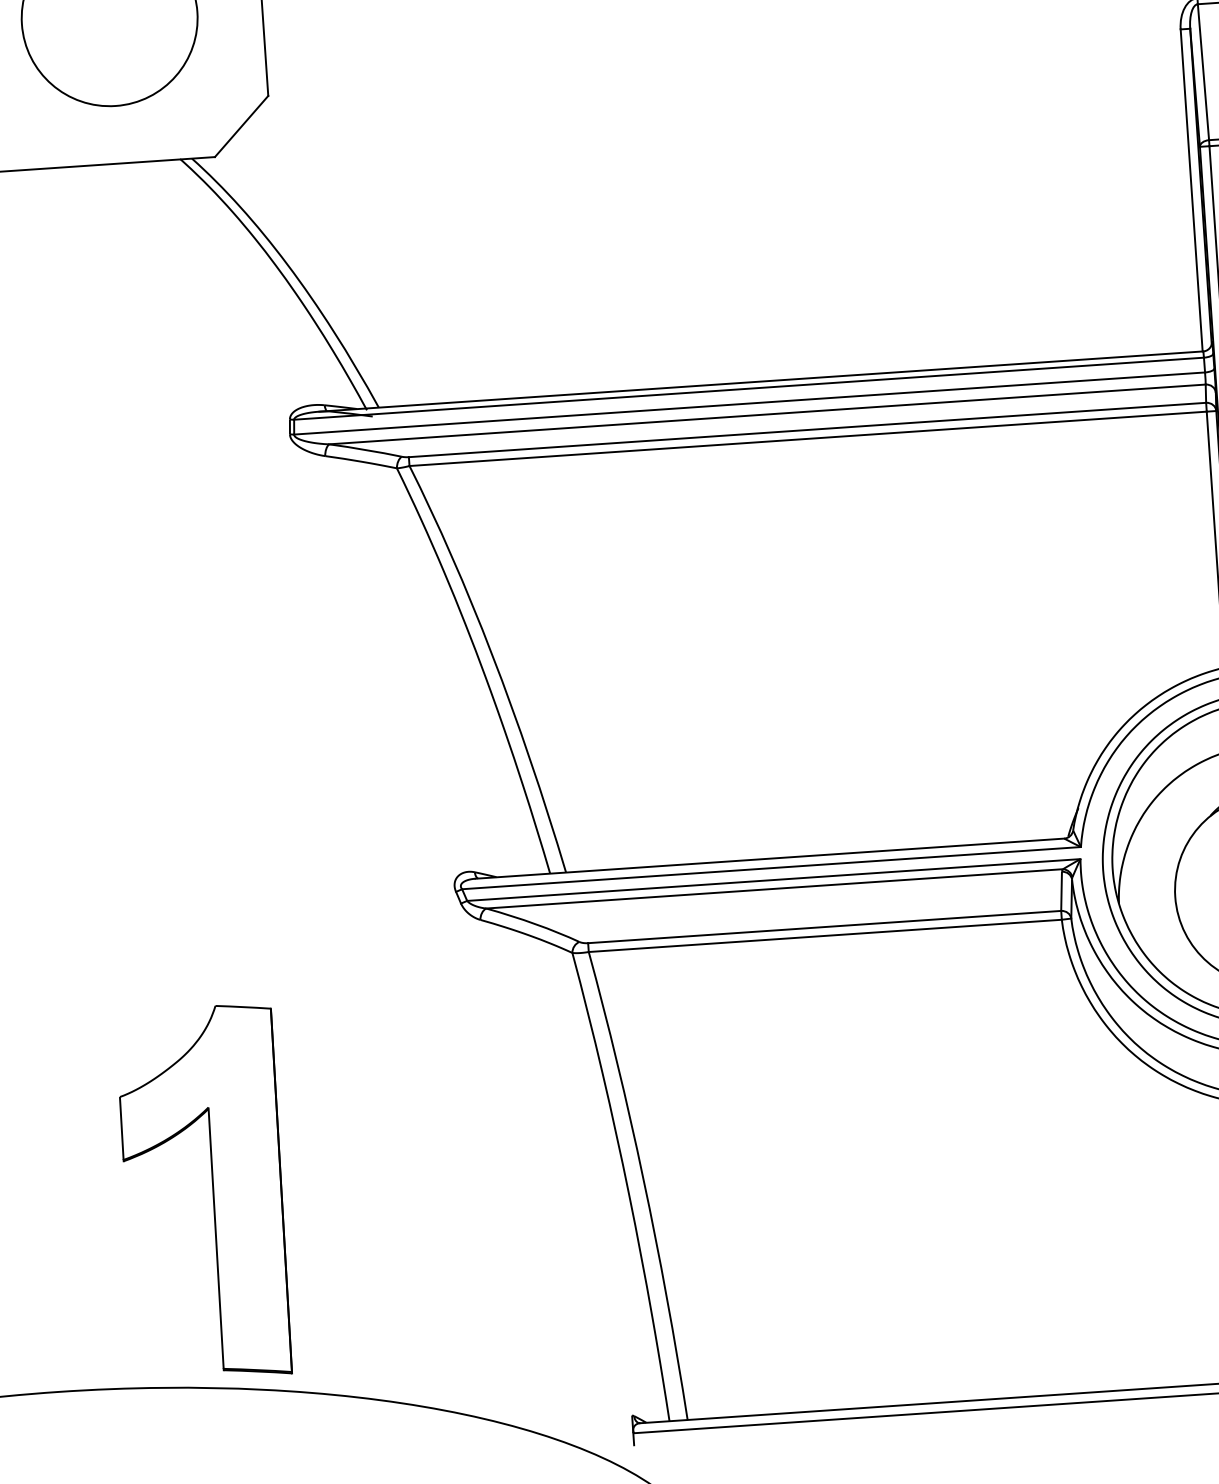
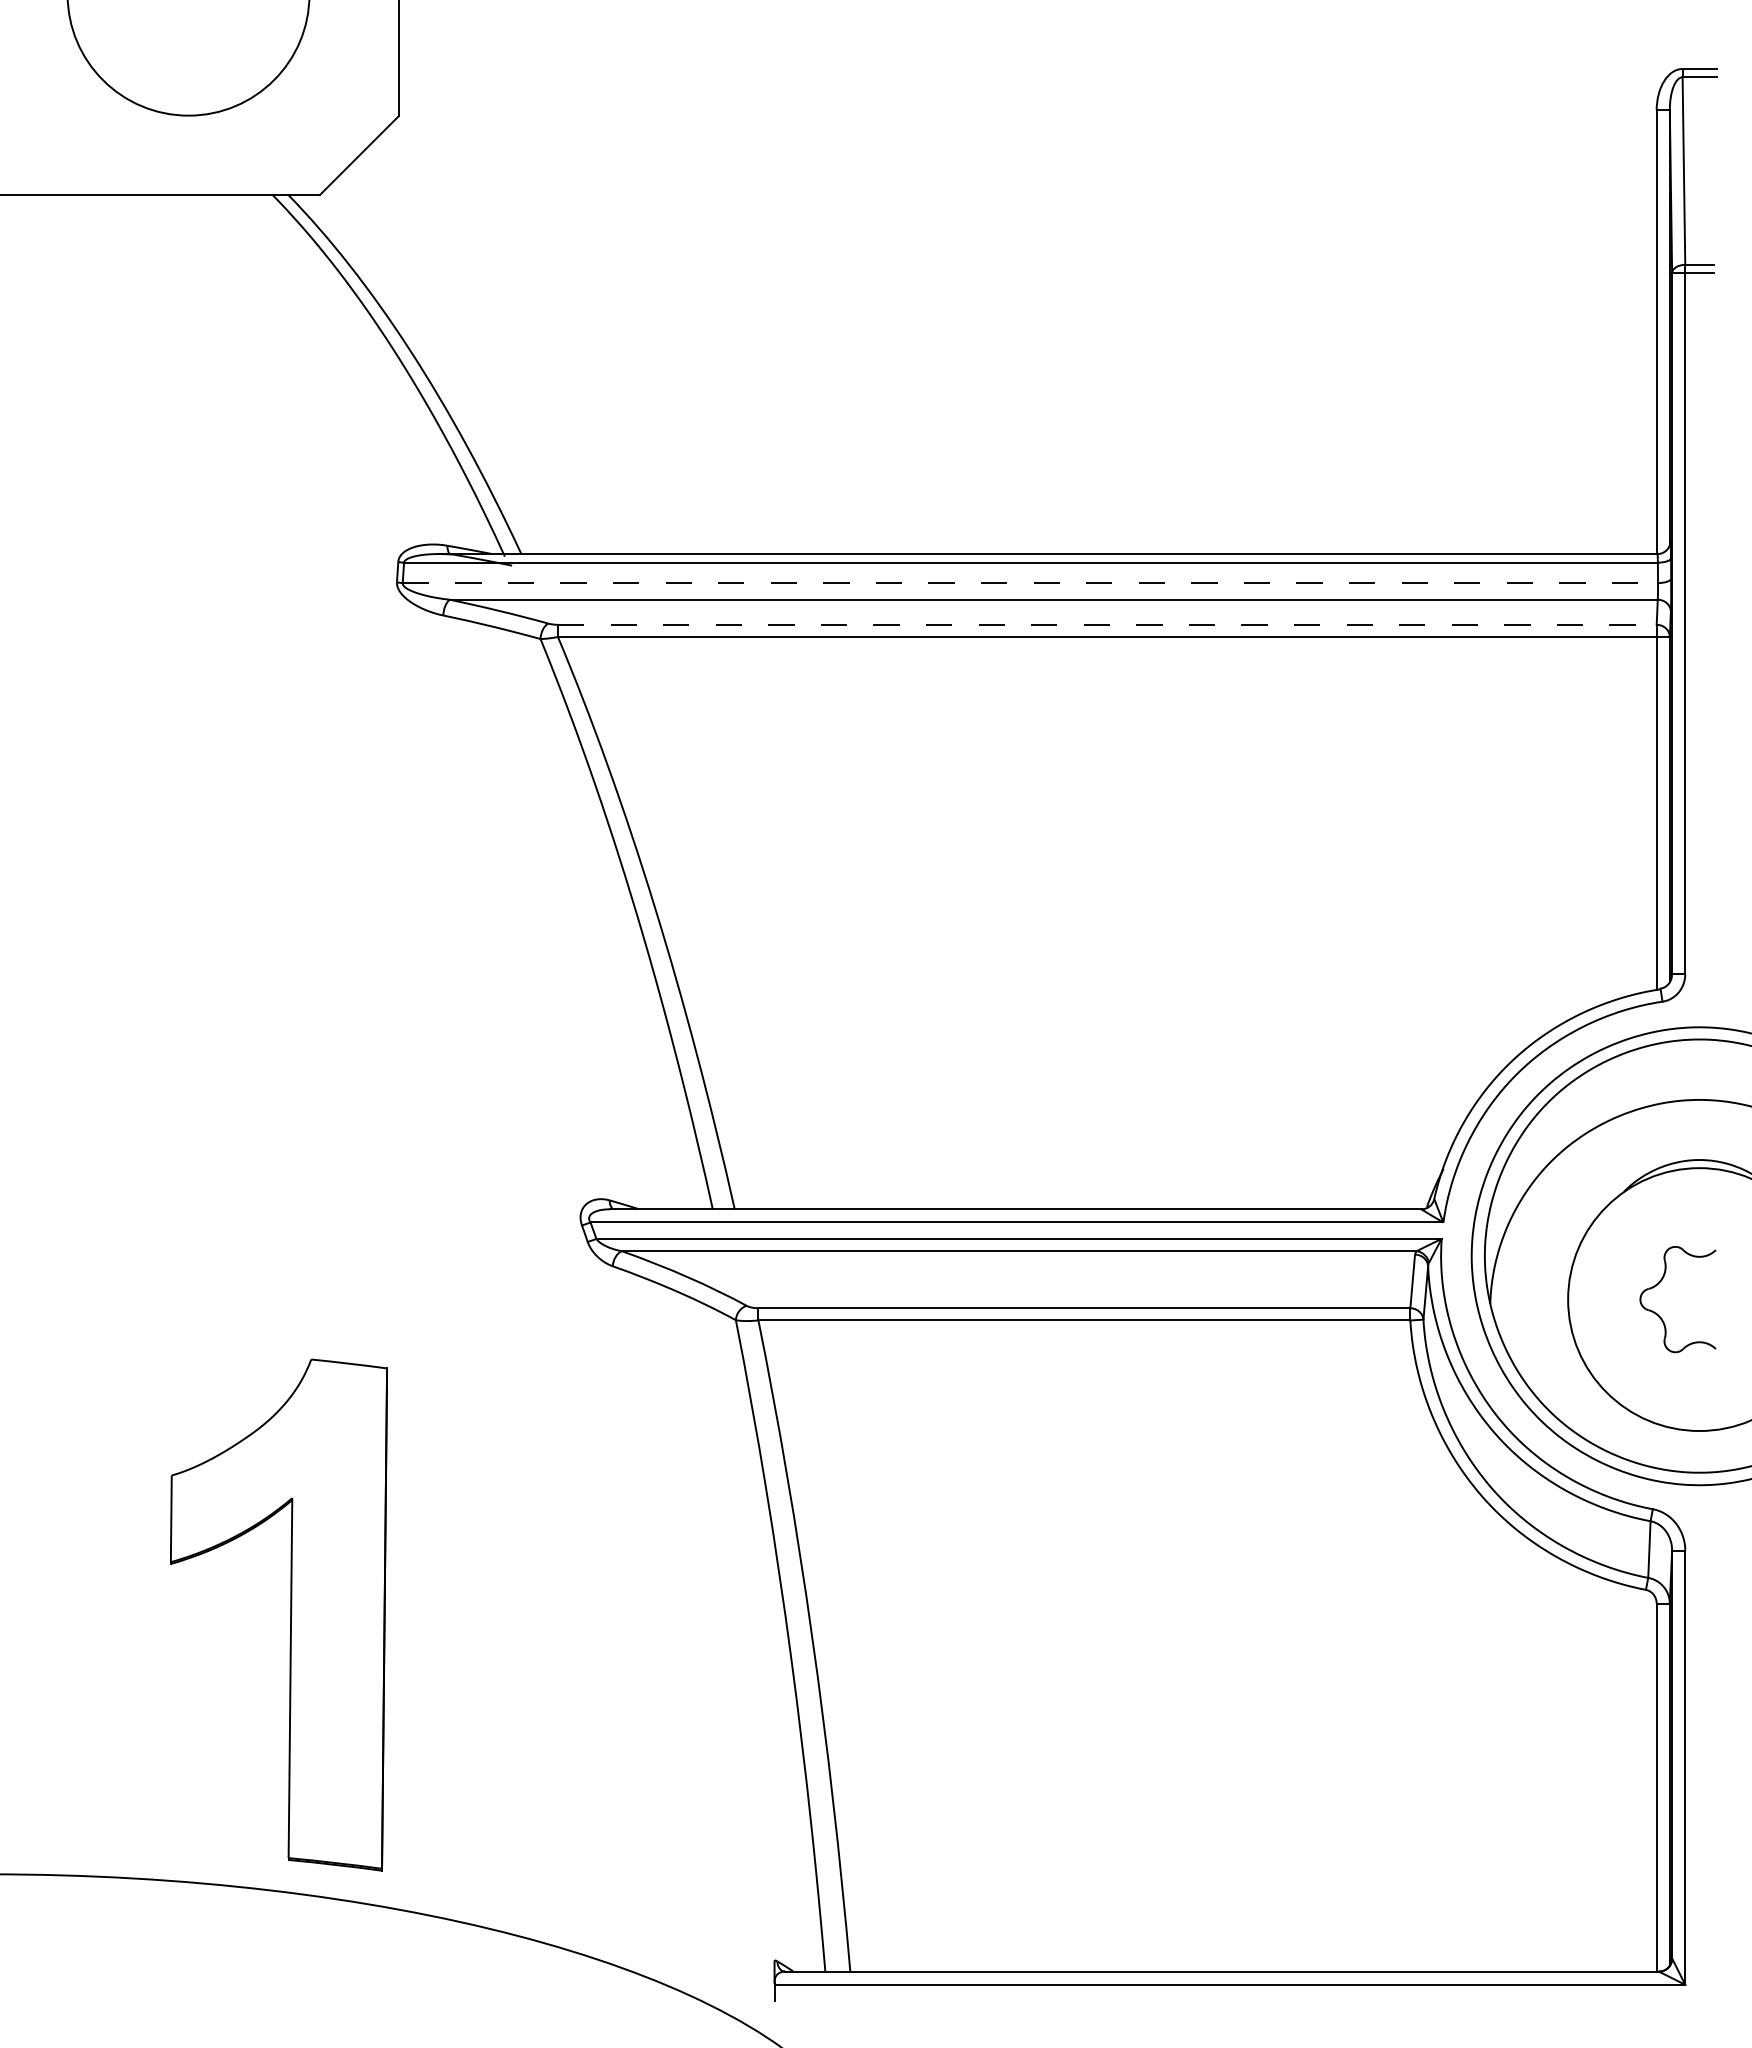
line: (749, 403) -> (1030, 583), solid -> dashed
line: (807, 429) -> (1107, 624), solid -> dashed
part: (212, 1192) -> (290, 1614), moved

